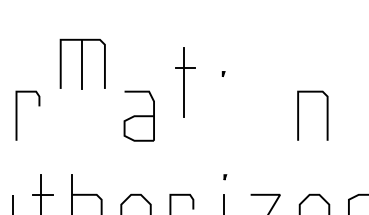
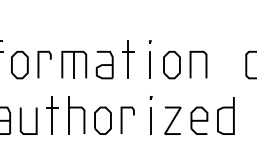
part: (83, 63) -> (74, 64), moved
part: (185, 81) -> (128, 59), moved
line: (222, 115) -> (149, 64), added
part: (262, 115) -> (171, 64), added

